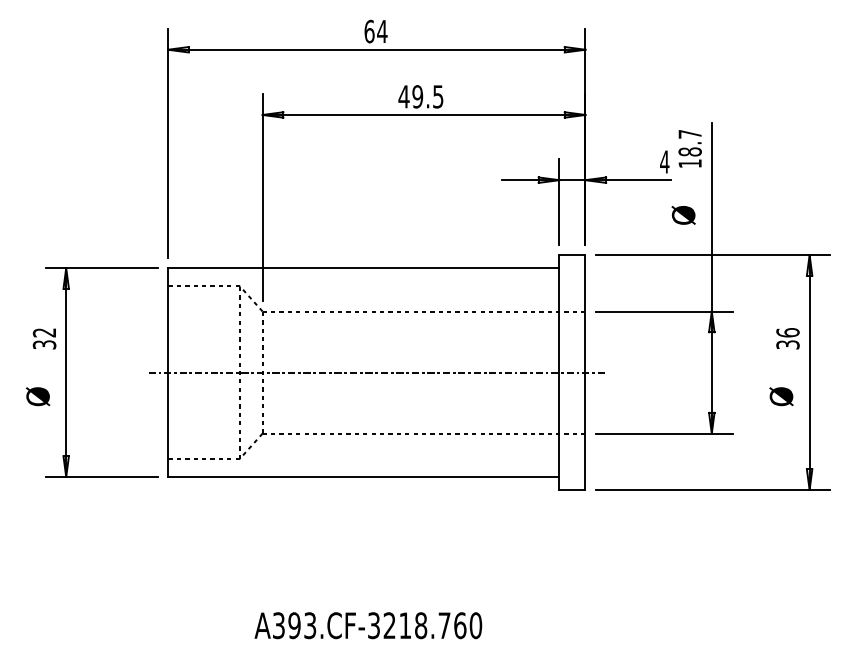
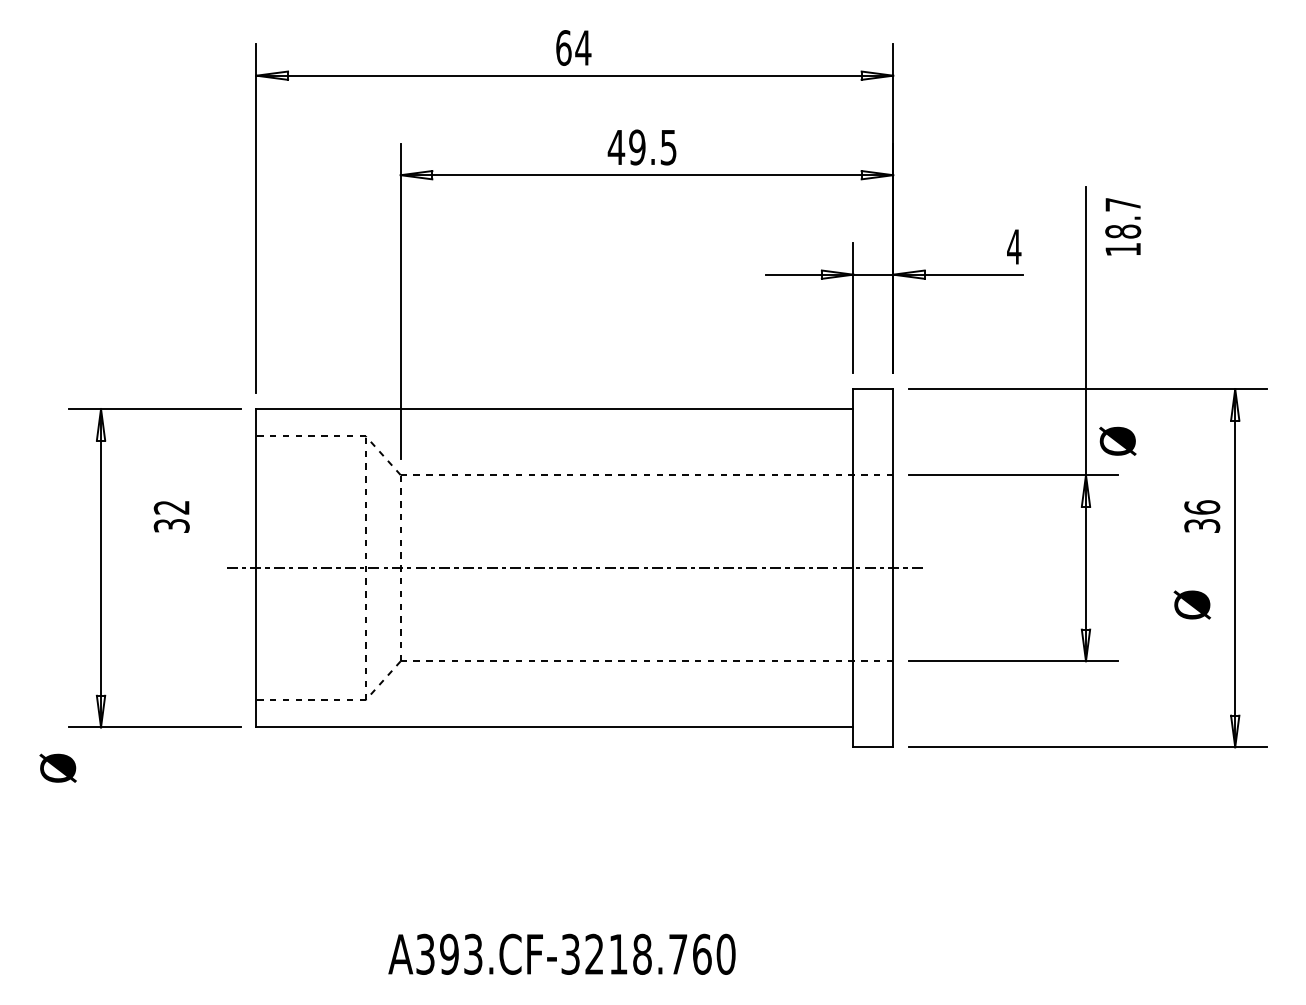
text: (689, 148) -> (1122, 226), moved
text: (683, 215) -> (1117, 441), moved
text: (44, 338) -> (171, 516), moved
text: (38, 396) -> (58, 767), moved

